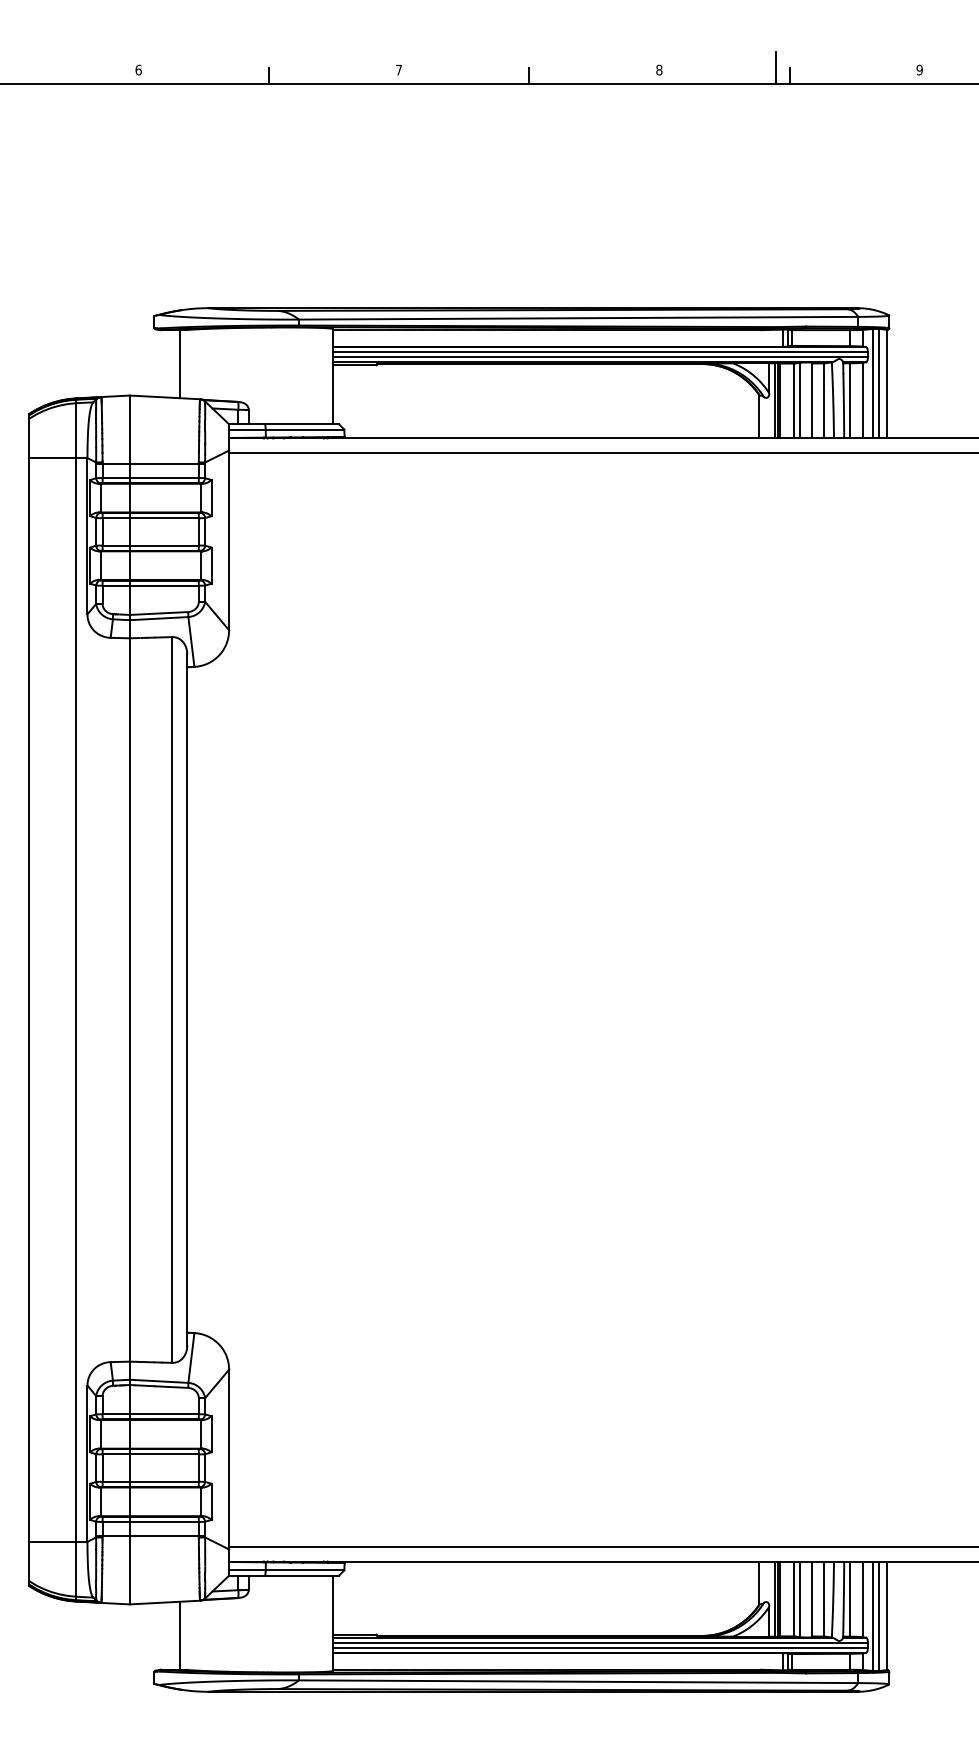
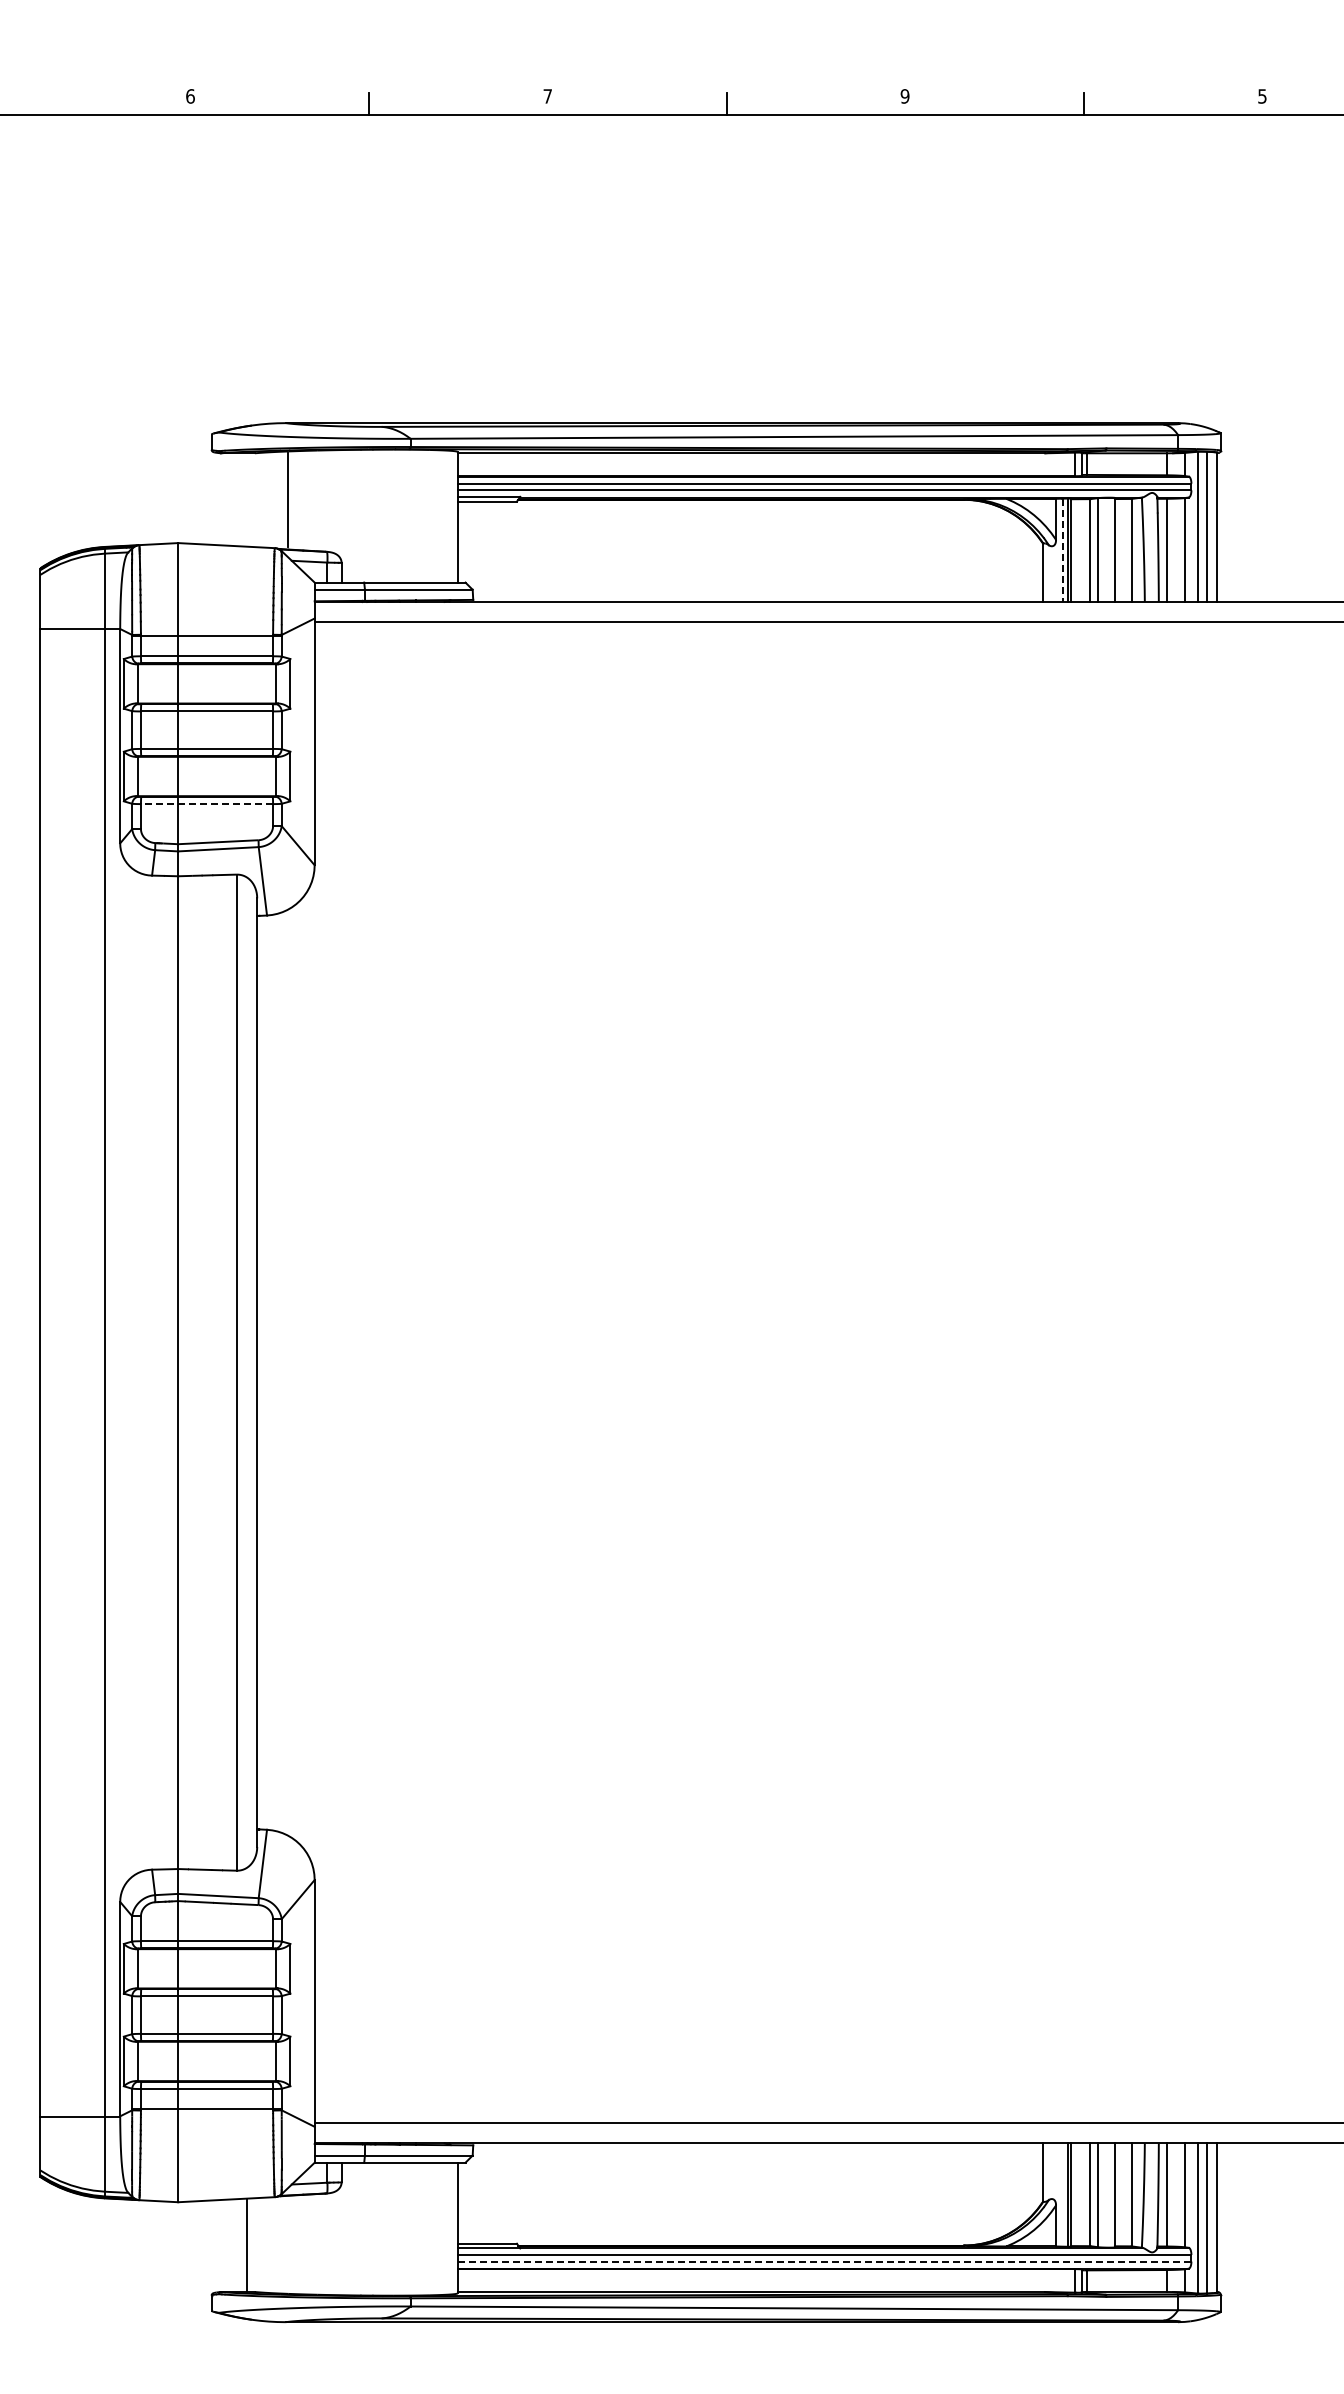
line: (776, 67) -> (1065, 92), removed
text: (658, 70) -> (904, 96), 8 -> 9
text: (919, 70) -> (1262, 96), 9 -> 5
line: (180, 363) -> (288, 499), moved
line: (774, 400) -> (1063, 550), solid -> dashed
line: (150, 586) -> (206, 804), solid -> dashed
line: (774, 1598) -> (1063, 2194), removed
line: (600, 1647) -> (824, 2261), solid -> dashed

